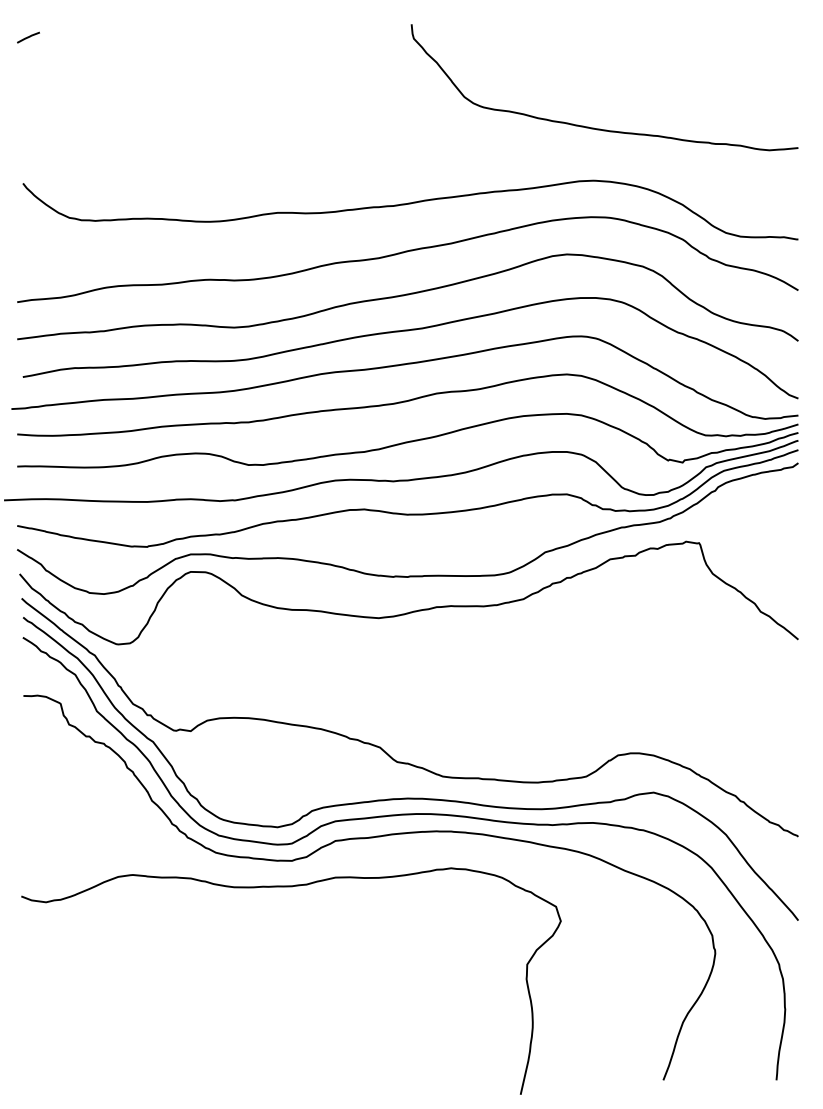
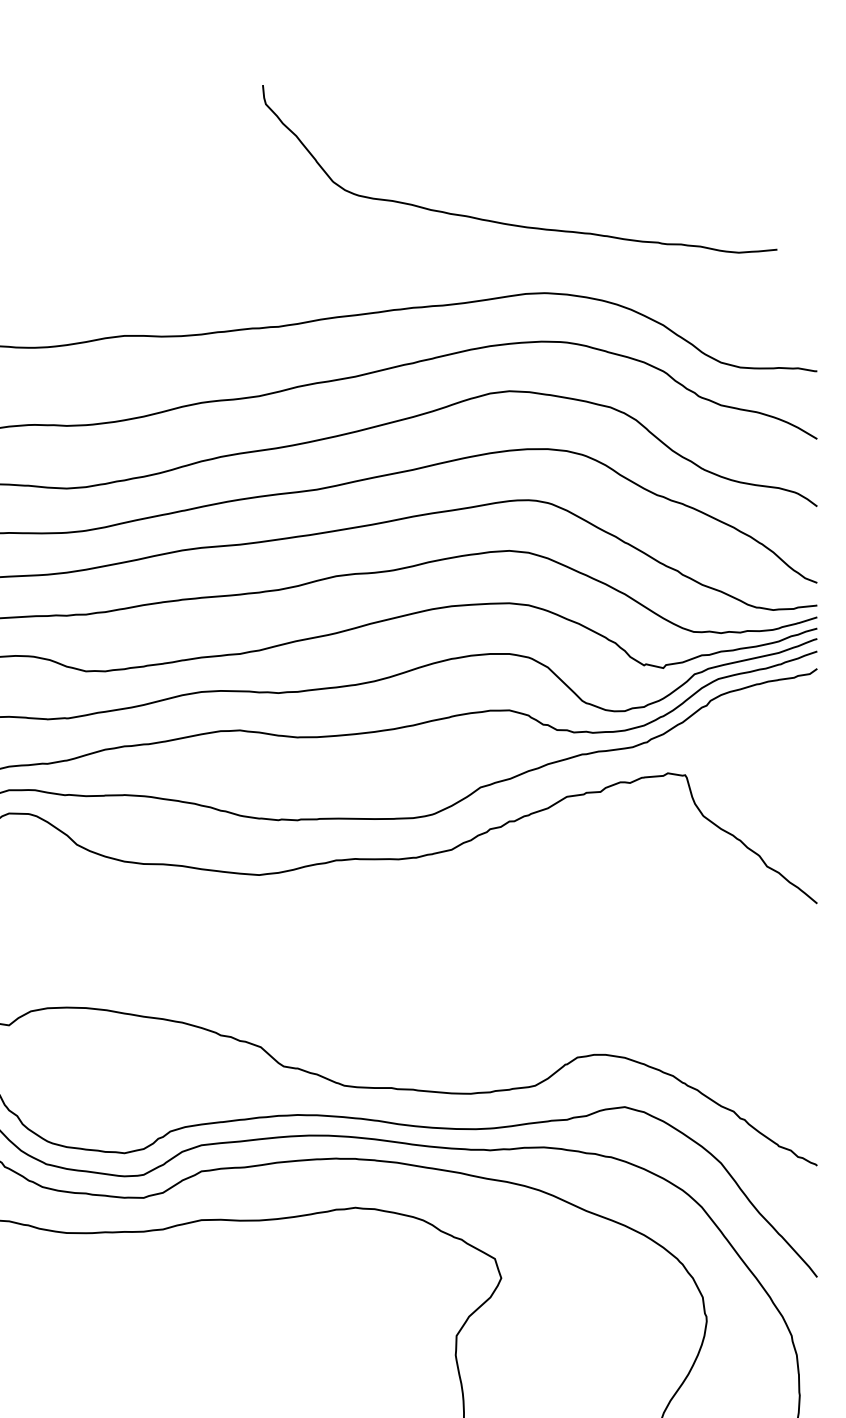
curve: (600, 128) -> (514, 223), moved

